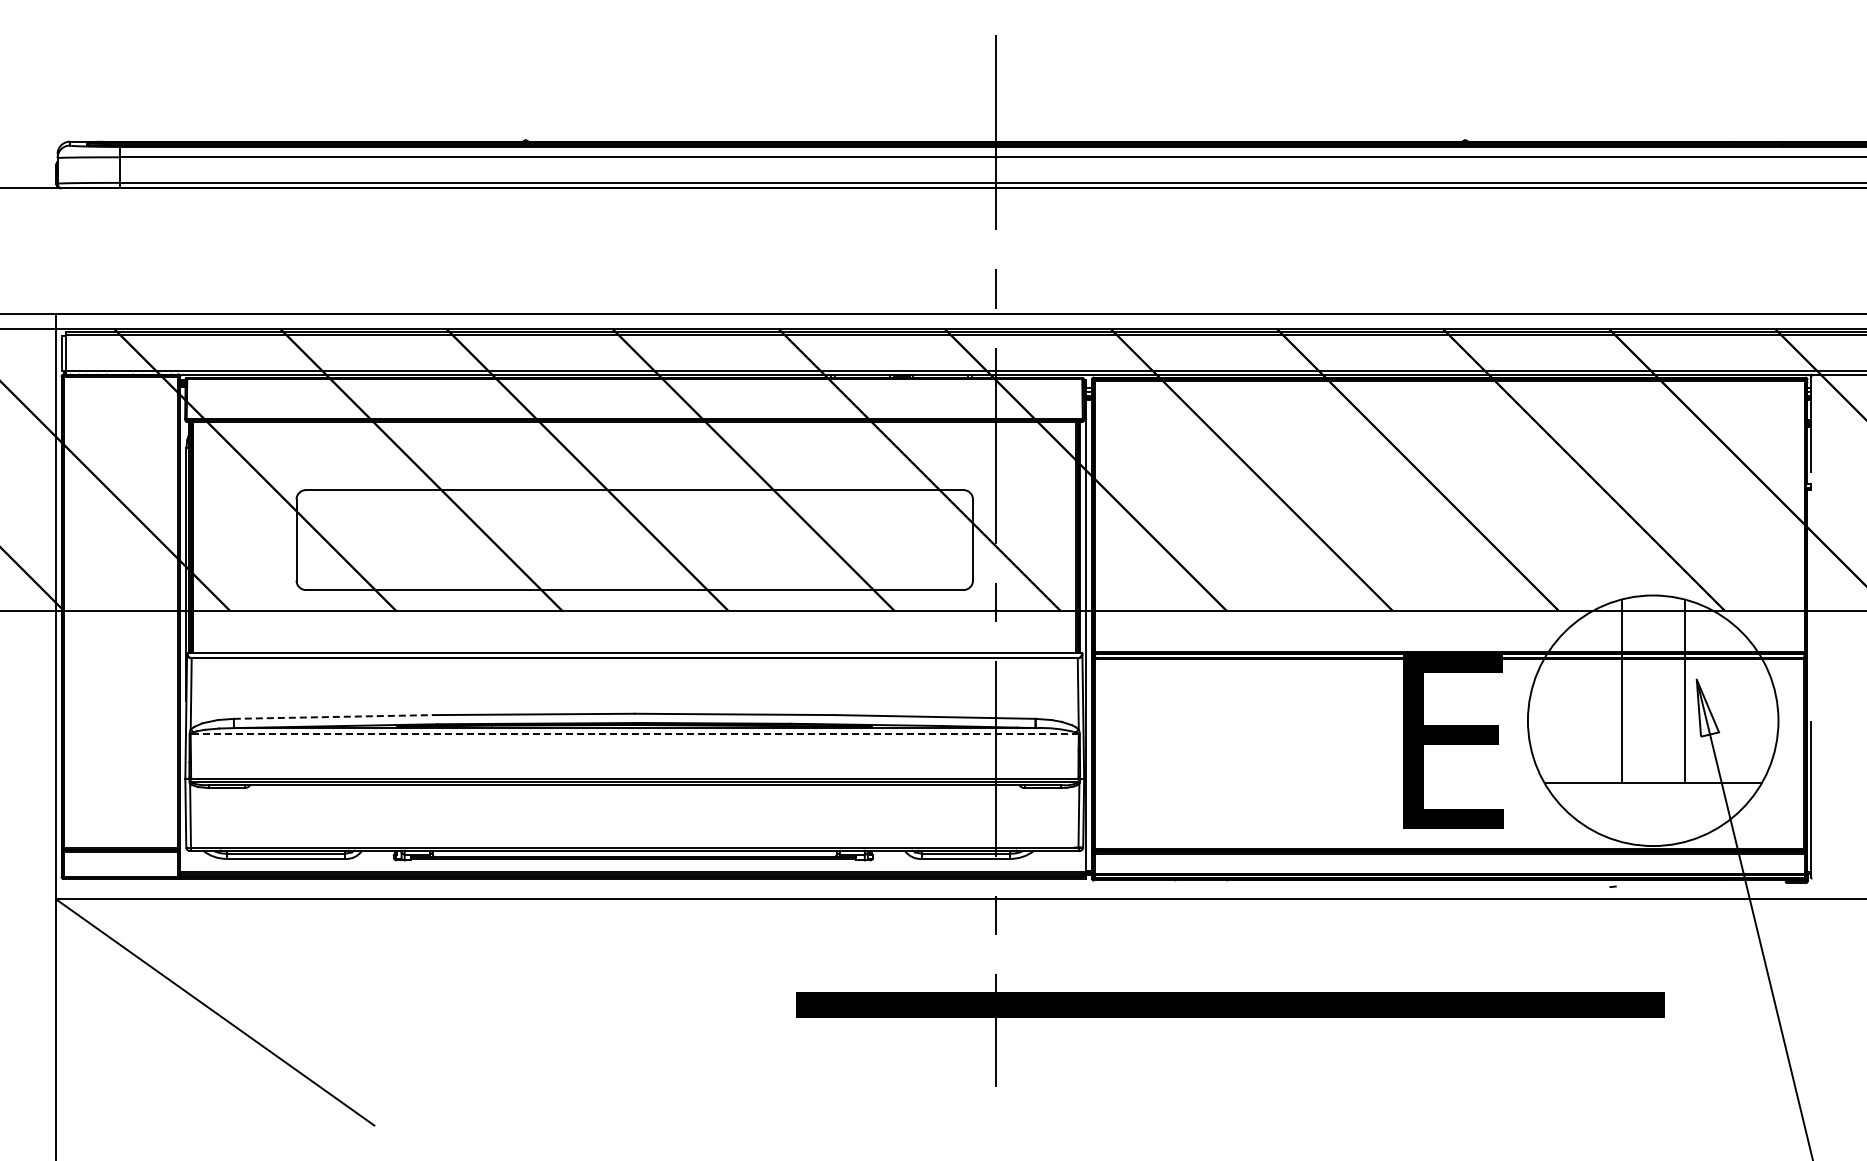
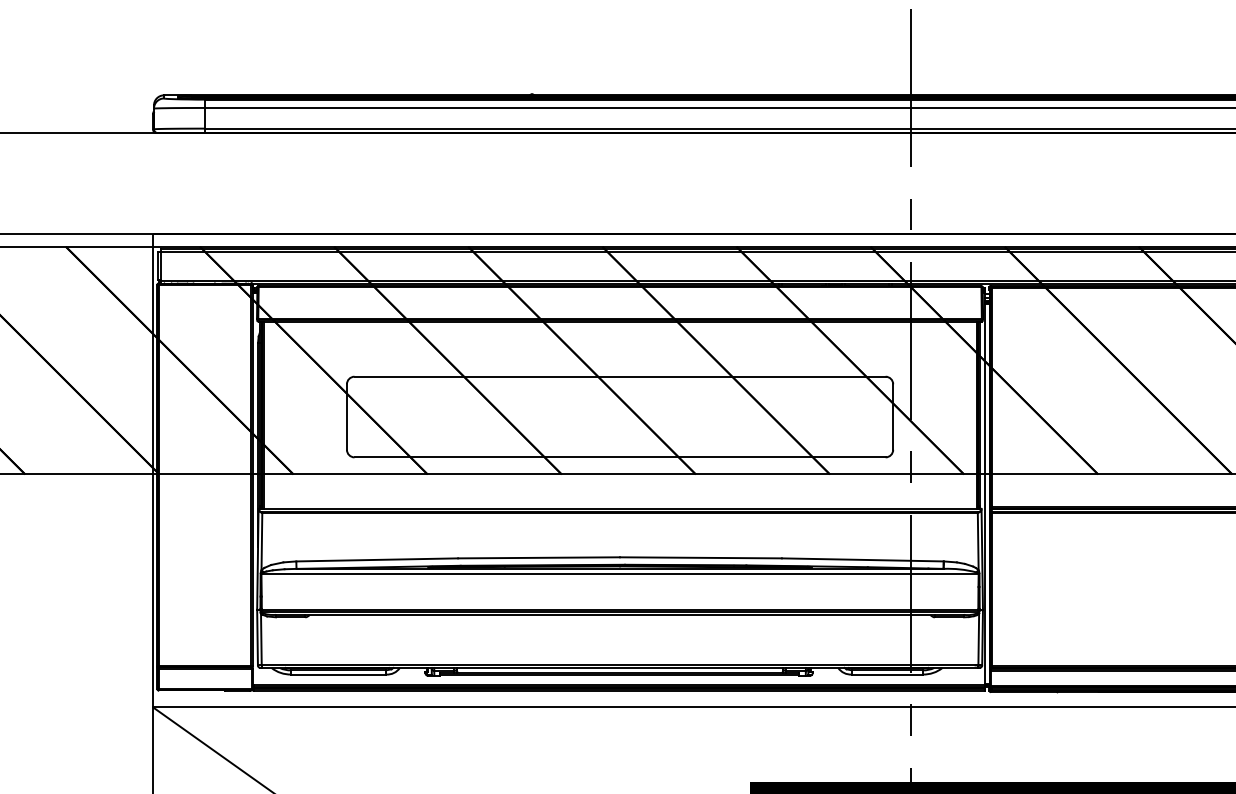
line: (334, 716) -> (377, 559), dashed -> solid
line: (634, 734) -> (619, 574), dashed -> solid

